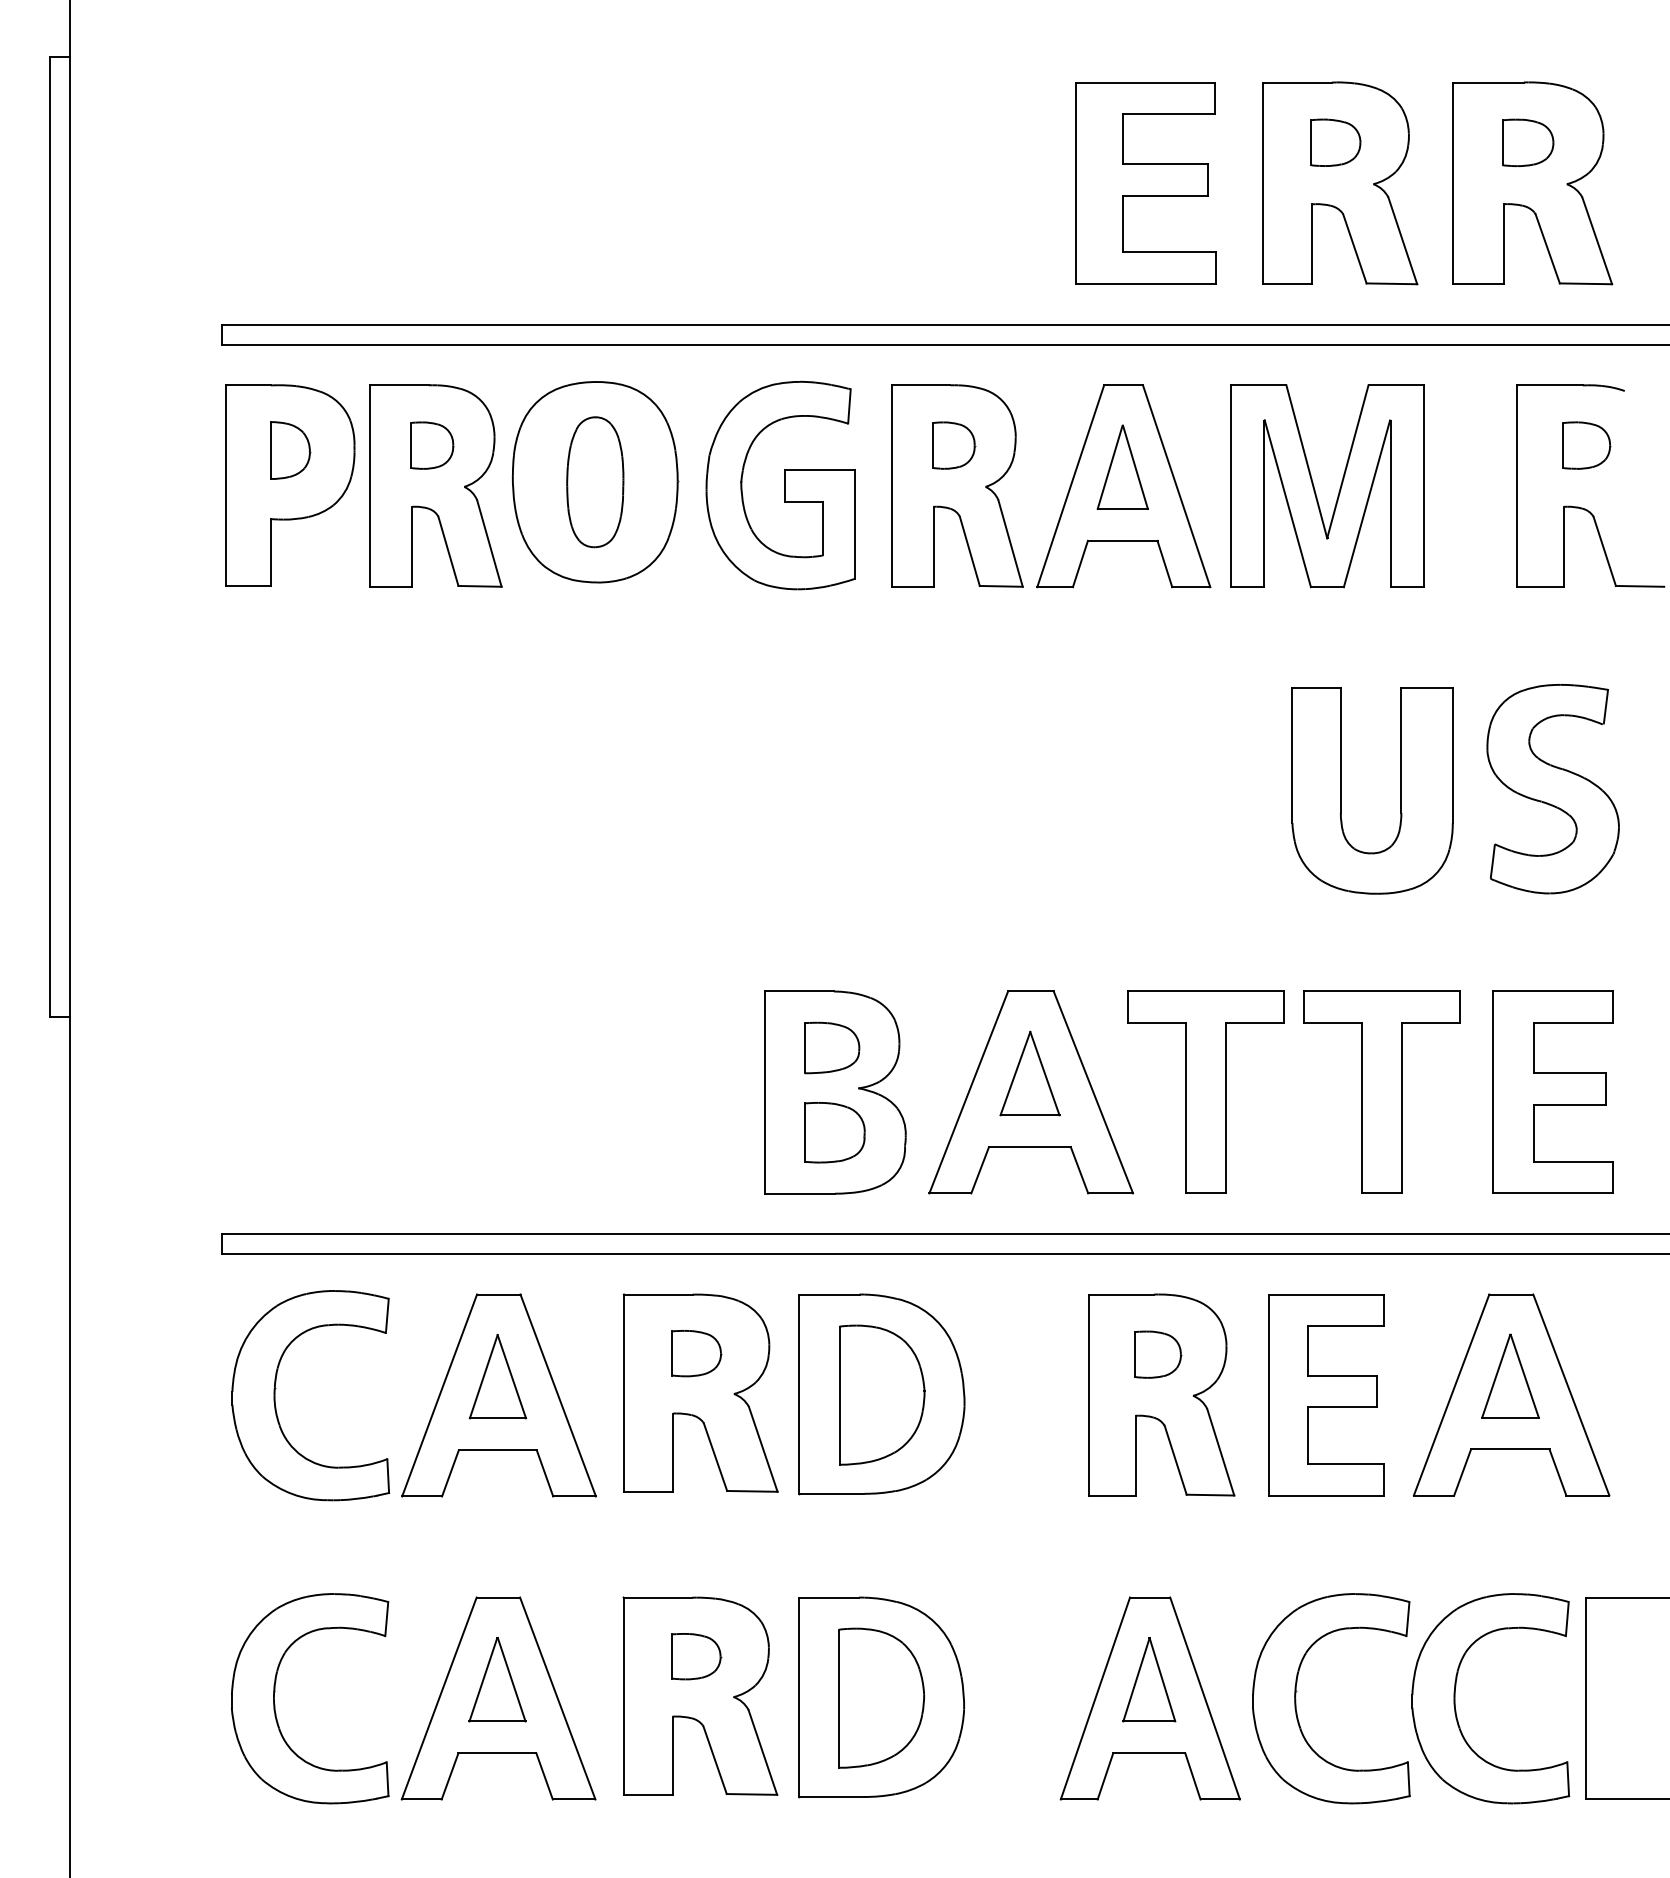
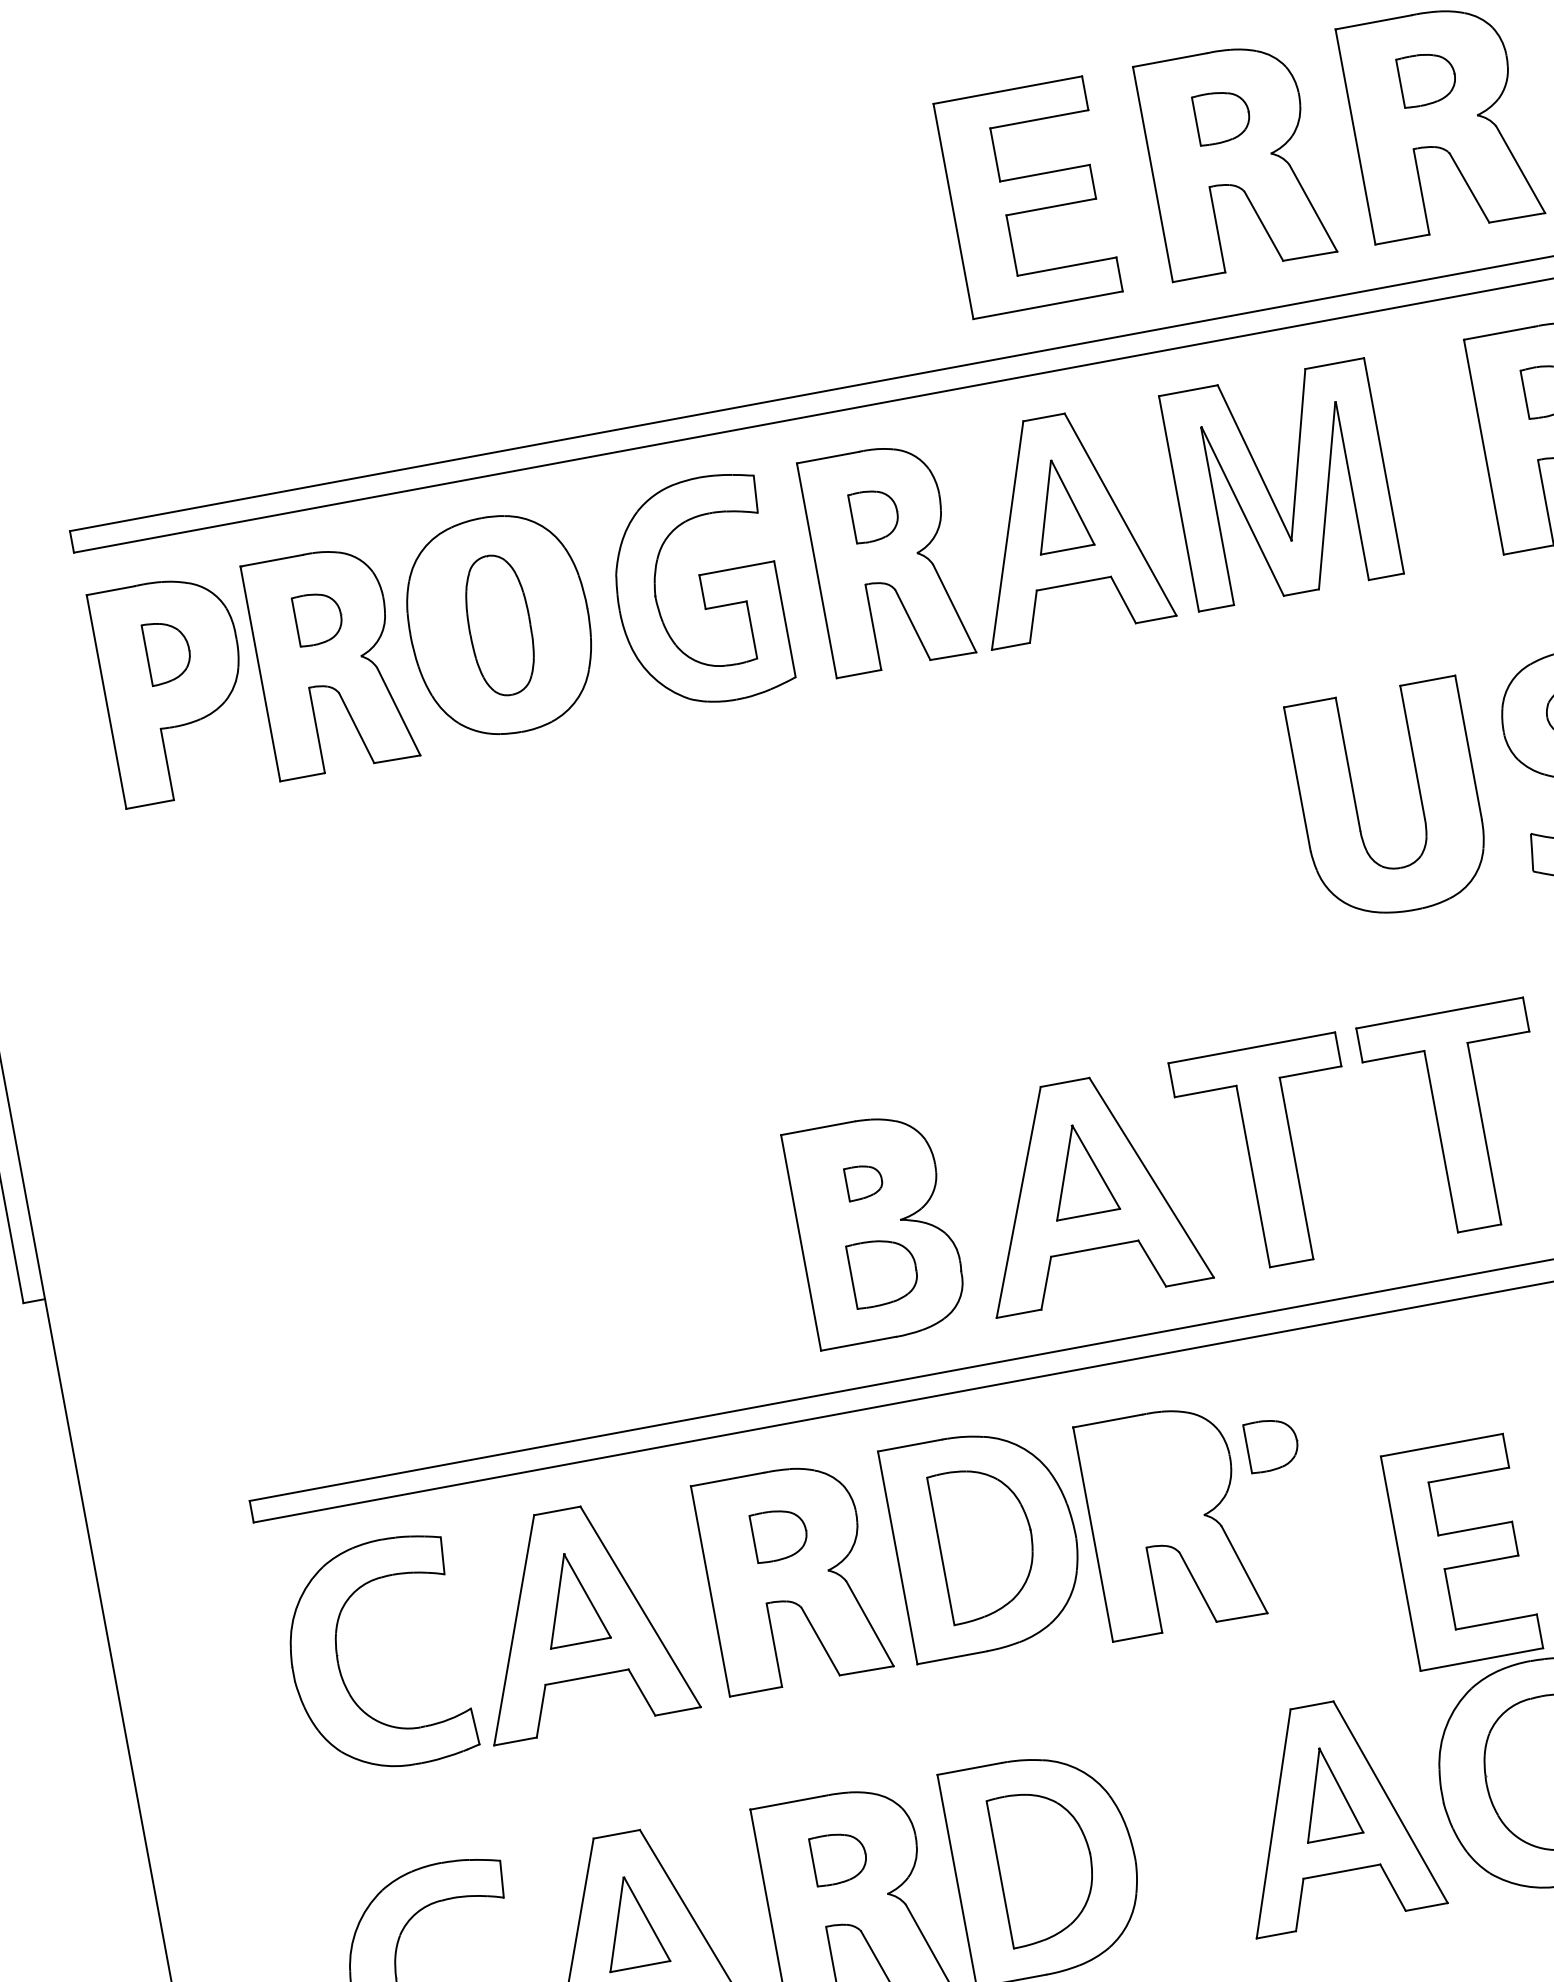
part: (832, 1047) -> (864, 1181), size x0.6
part: (1161, 1394) -> (1169, 1519), moved
part: (1326, 1395) -> (1461, 1552), moved

